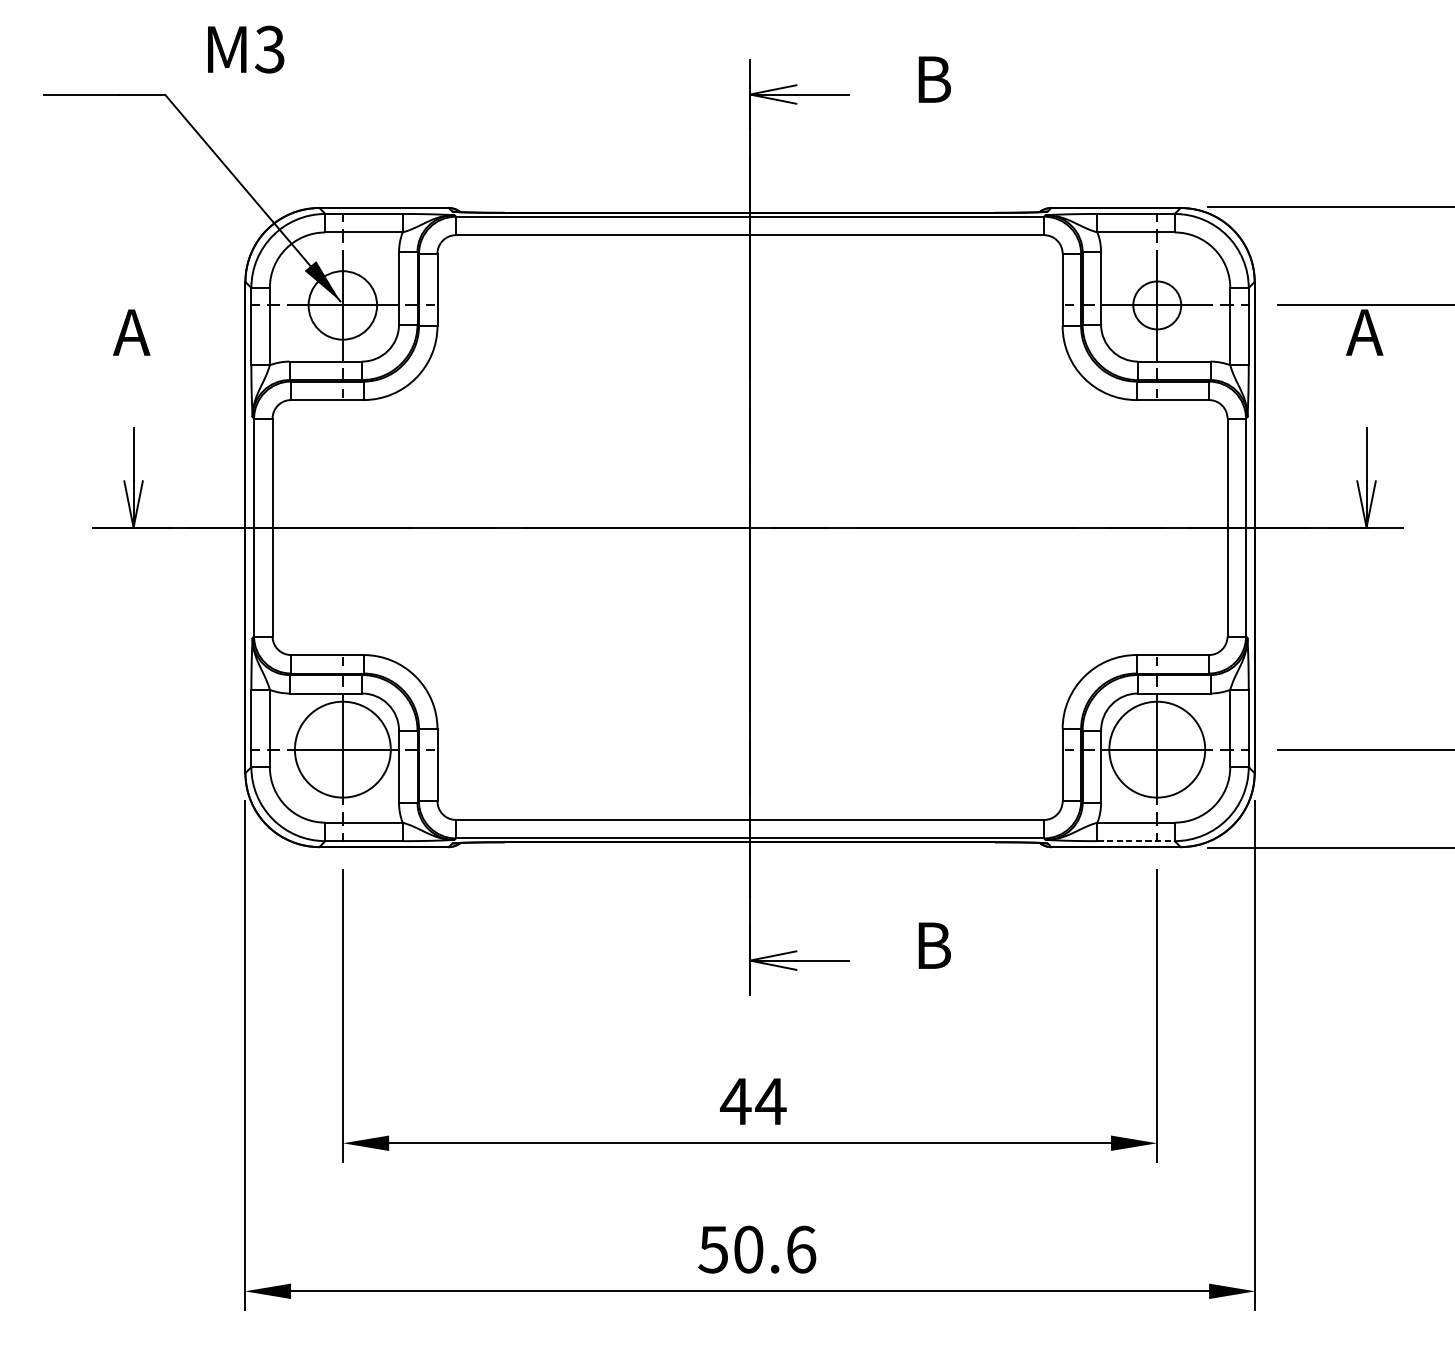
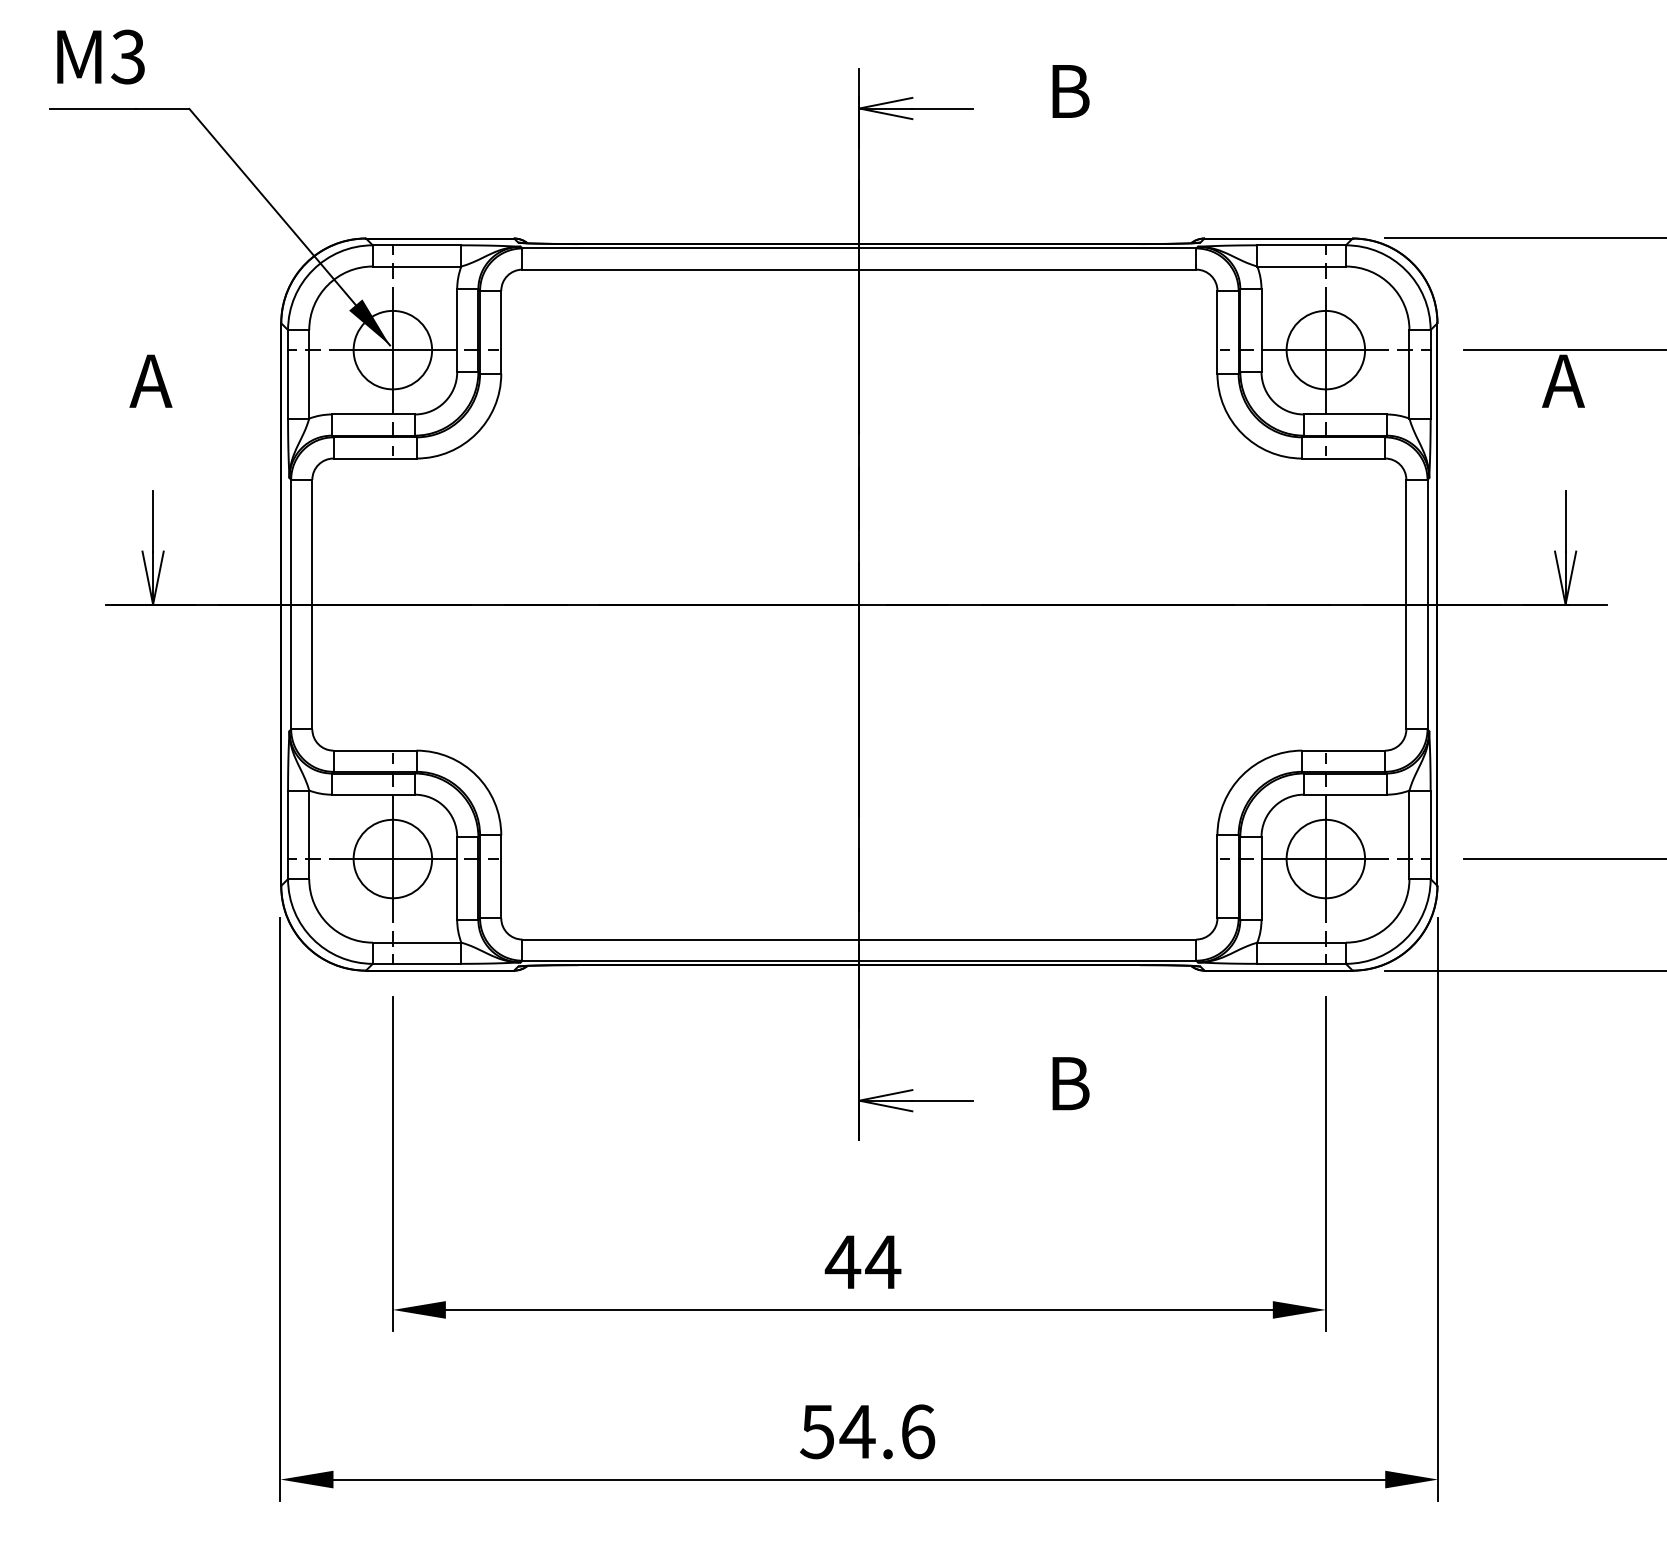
text: (245, 49) -> (100, 56), moved
circle: (1156, 304) -> (1325, 349), size x1.43
circle: (342, 749) -> (392, 858), size x0.71
circle: (1156, 749) -> (1325, 858), size x0.71
line: (1136, 840) -> (1302, 963), dashed -> solid
text: (748, 1249) -> (857, 1431), 50.6 -> 54.6

